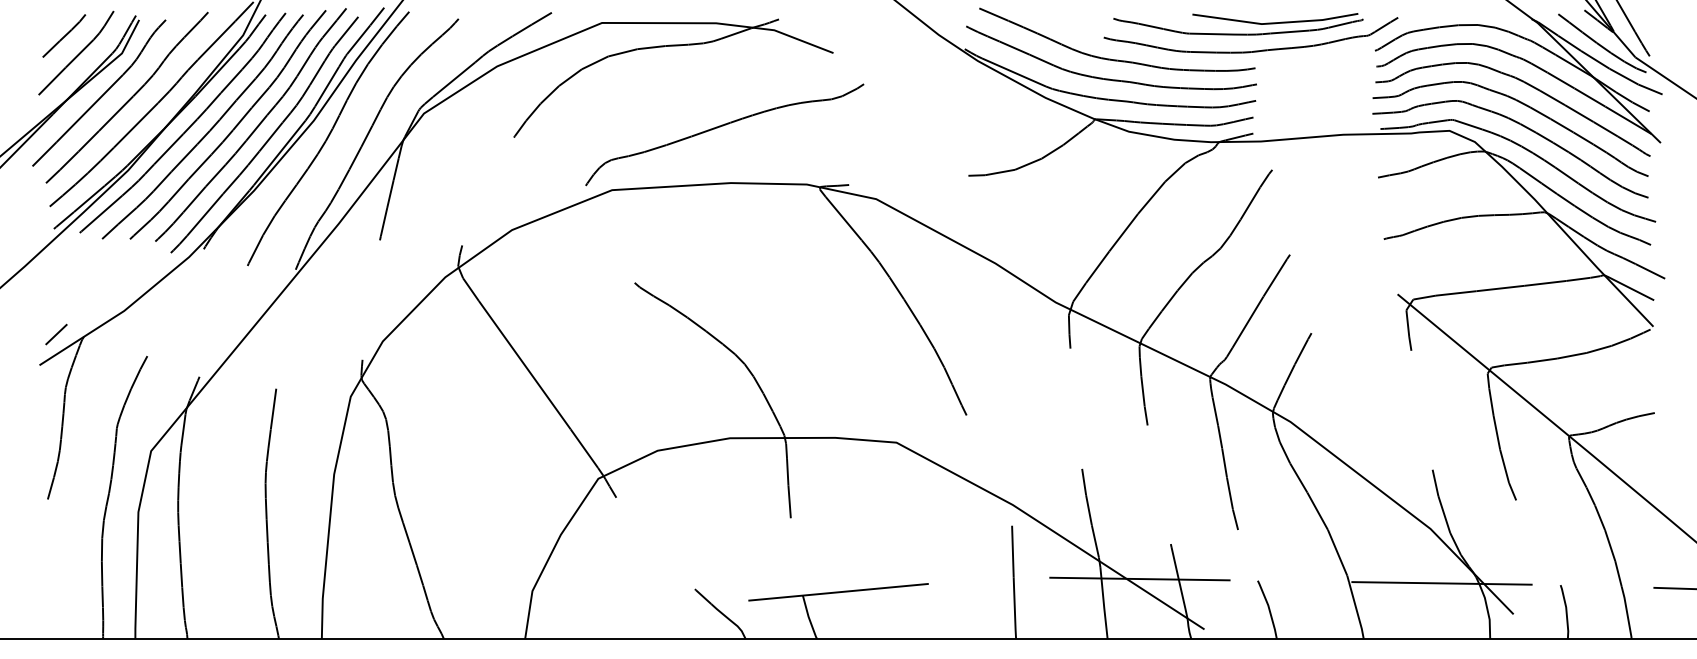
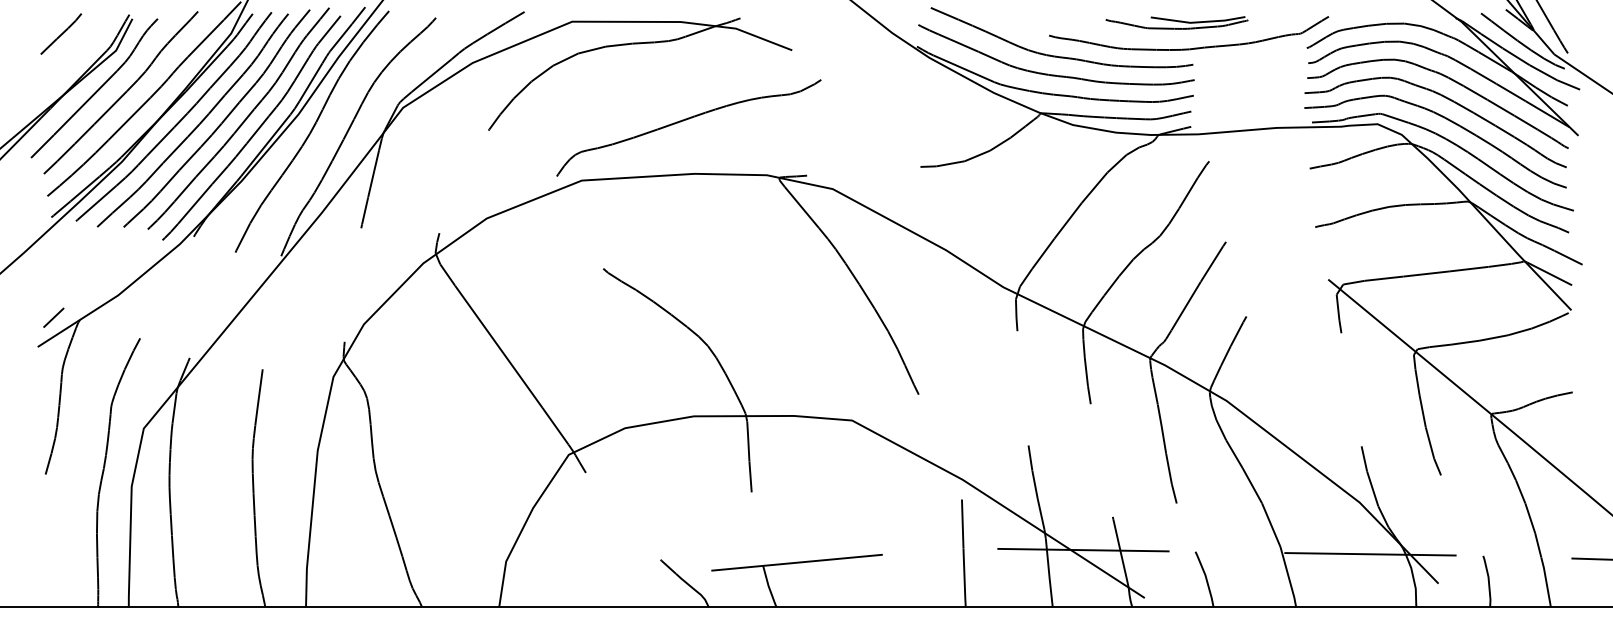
part: (1237, 23) -> (1176, 22), size x0.6
curve: (77, 54) -> (73, 51), removed

